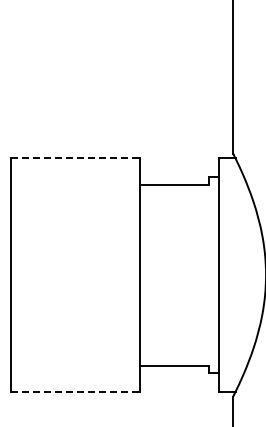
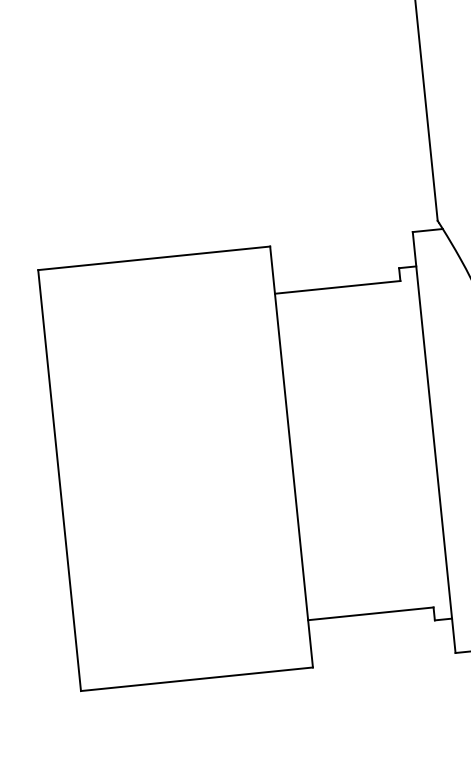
line: (75, 158) -> (154, 258), dashed -> solid
line: (75, 391) -> (197, 678), dashed -> solid

